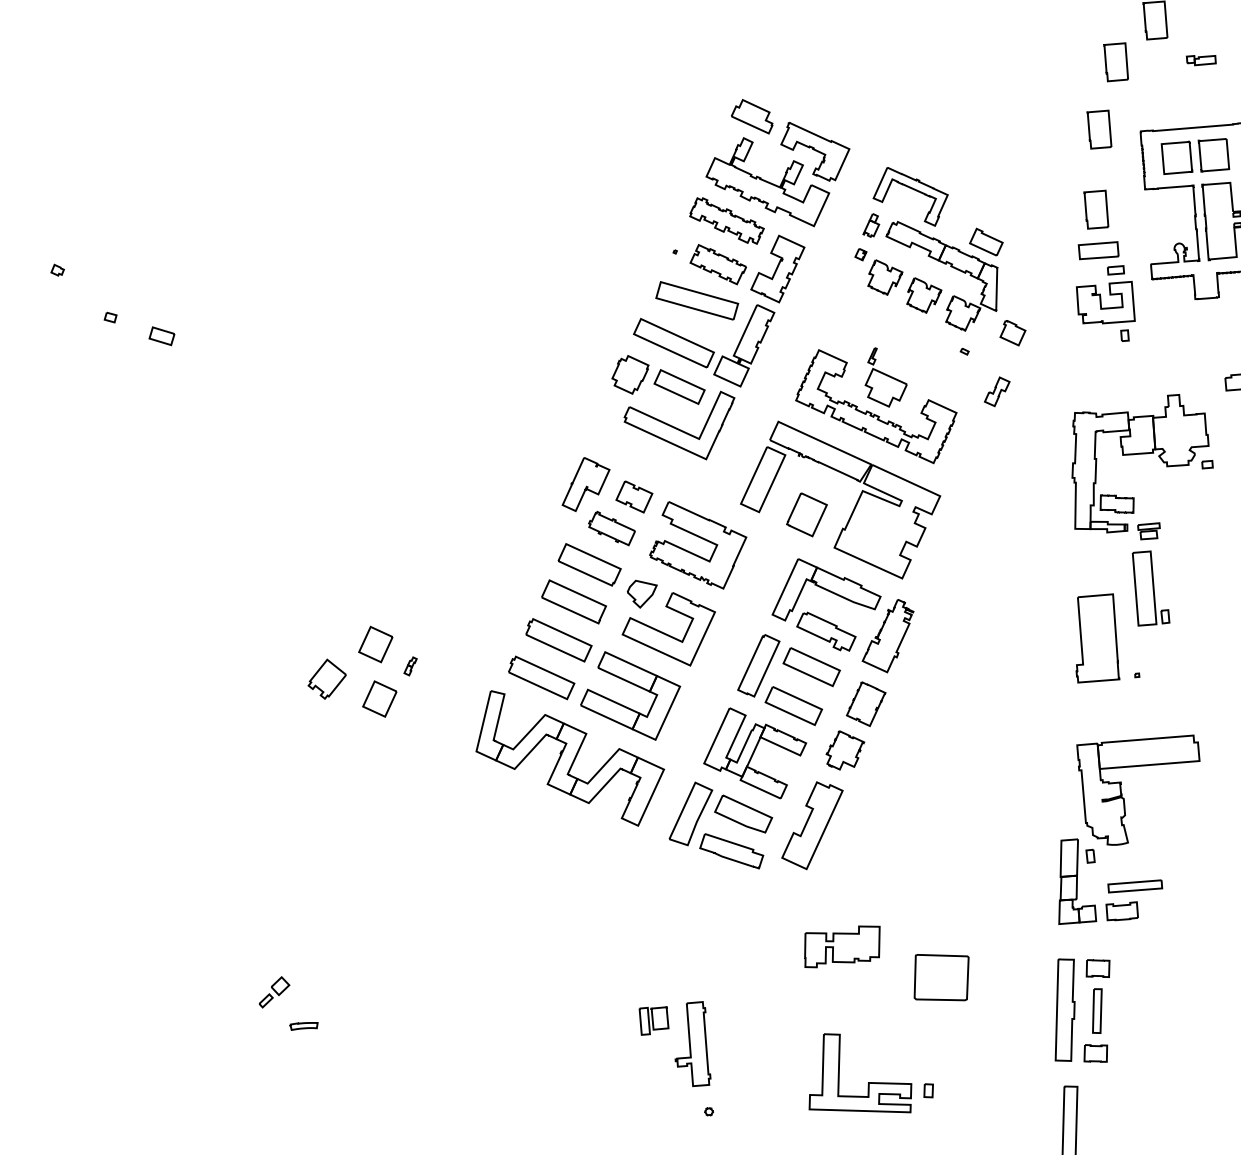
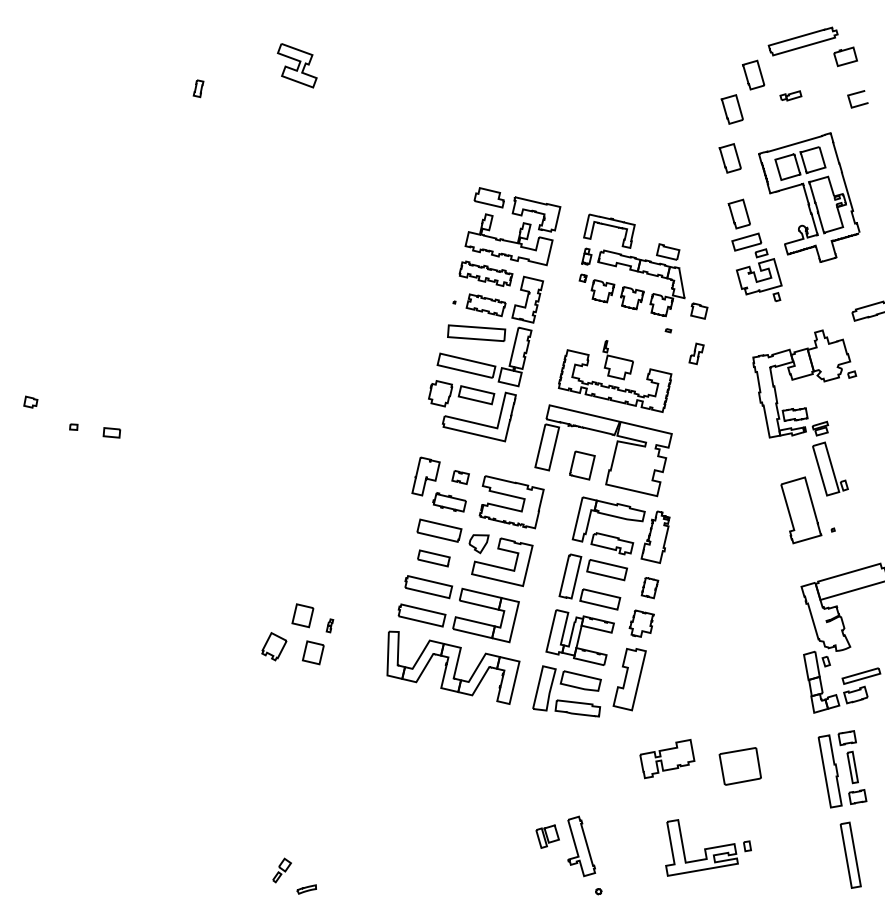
part: (57, 269) -> (30, 401), size x1.6
part: (634, 496) -> (460, 477), size x0.7
part: (573, 601) -> (433, 558), size x0.7
part: (865, 703) -> (649, 587), size x0.7

